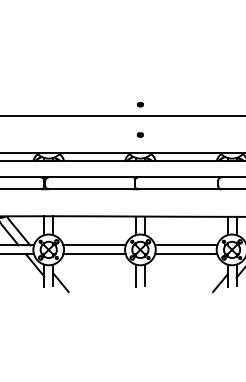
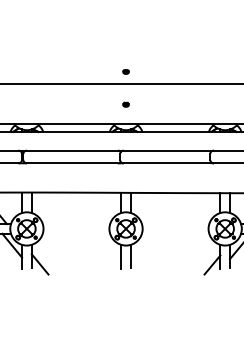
line: (94, 245) -> (76, 224), removed
line: (186, 245) -> (175, 224), removed
line: (94, 254) -> (76, 233), removed
line: (186, 254) -> (175, 233), removed

